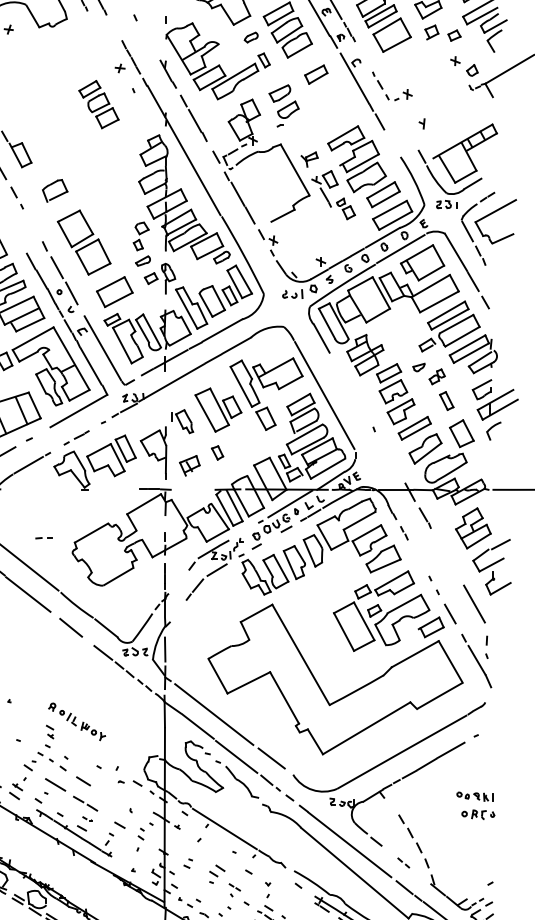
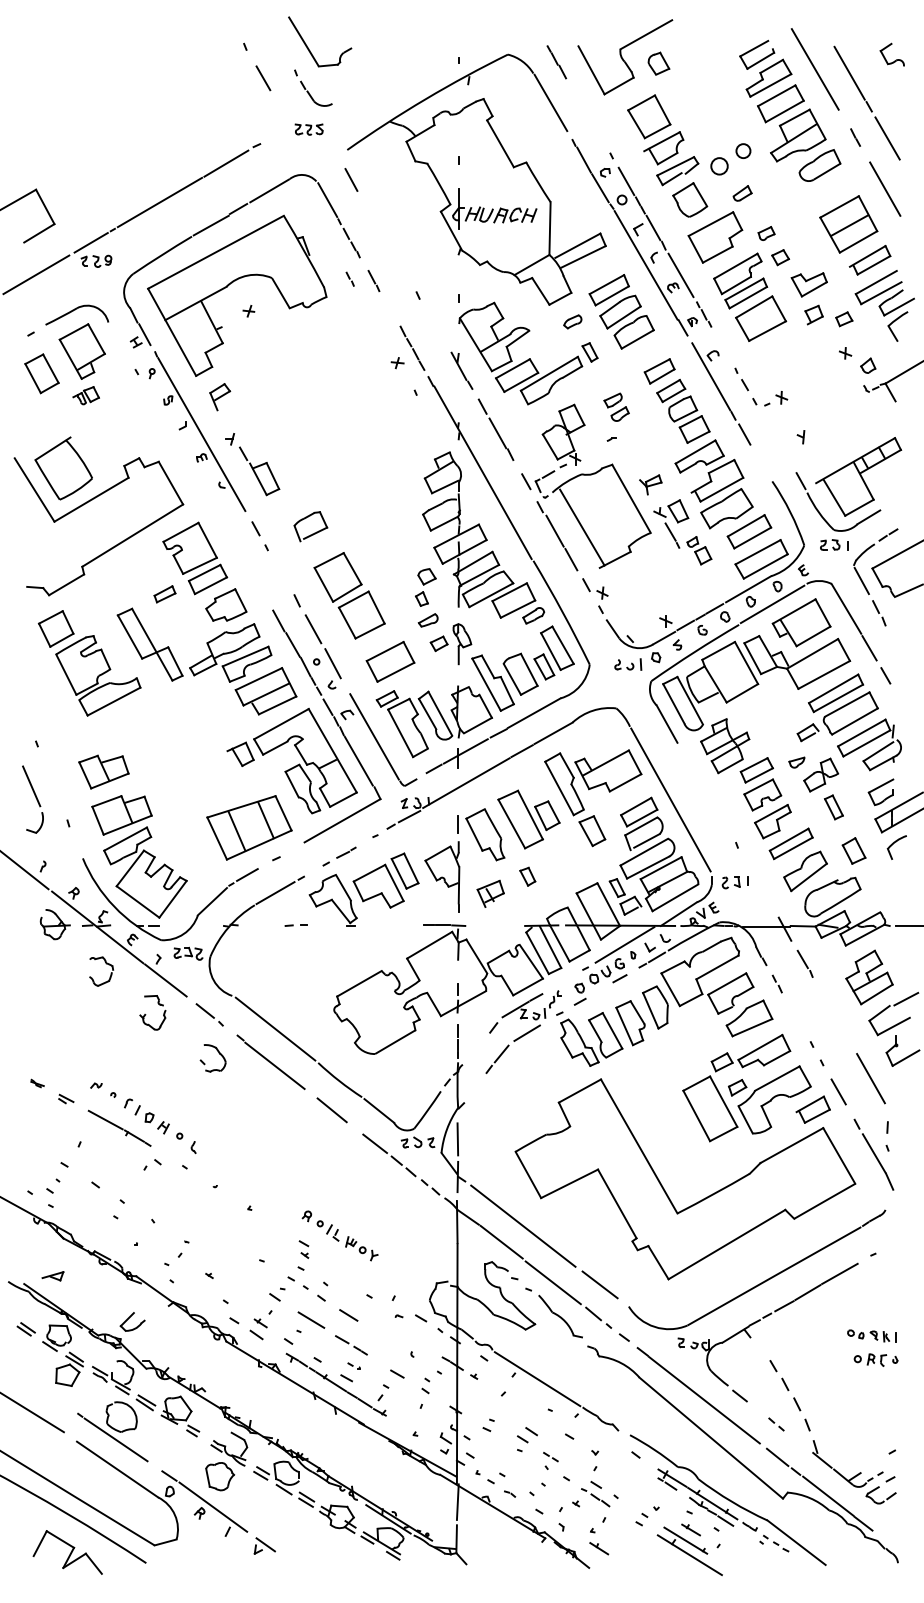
part: (283, 100) -> (616, 406), size x0.62
part: (99, 103) -> (683, 410), moved
line: (258, 191) -> (582, 527), added
part: (437, 376) -> (821, 774), size x1.67
part: (182, 421) -> (481, 834), size x1.67
part: (461, 433) -> (853, 850), size x0.71
part: (372, 457) -> (734, 882), added
part: (43, 538) -> (295, 925), moved

